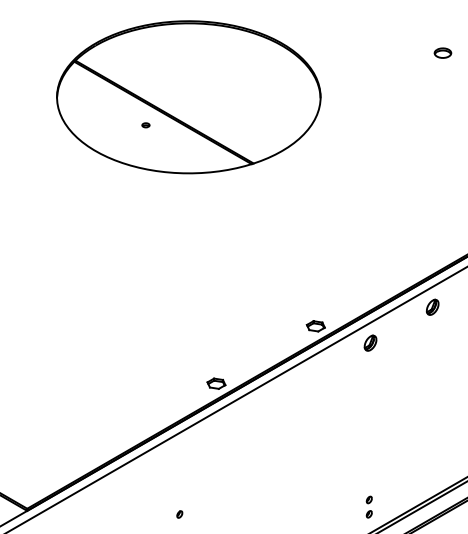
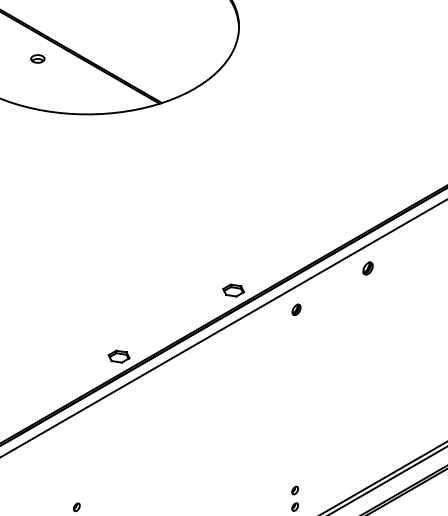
part: (145, 125) -> (37, 59), size x1.6
part: (432, 306) -> (367, 267), size x0.7
part: (370, 342) -> (296, 309), size x0.6

